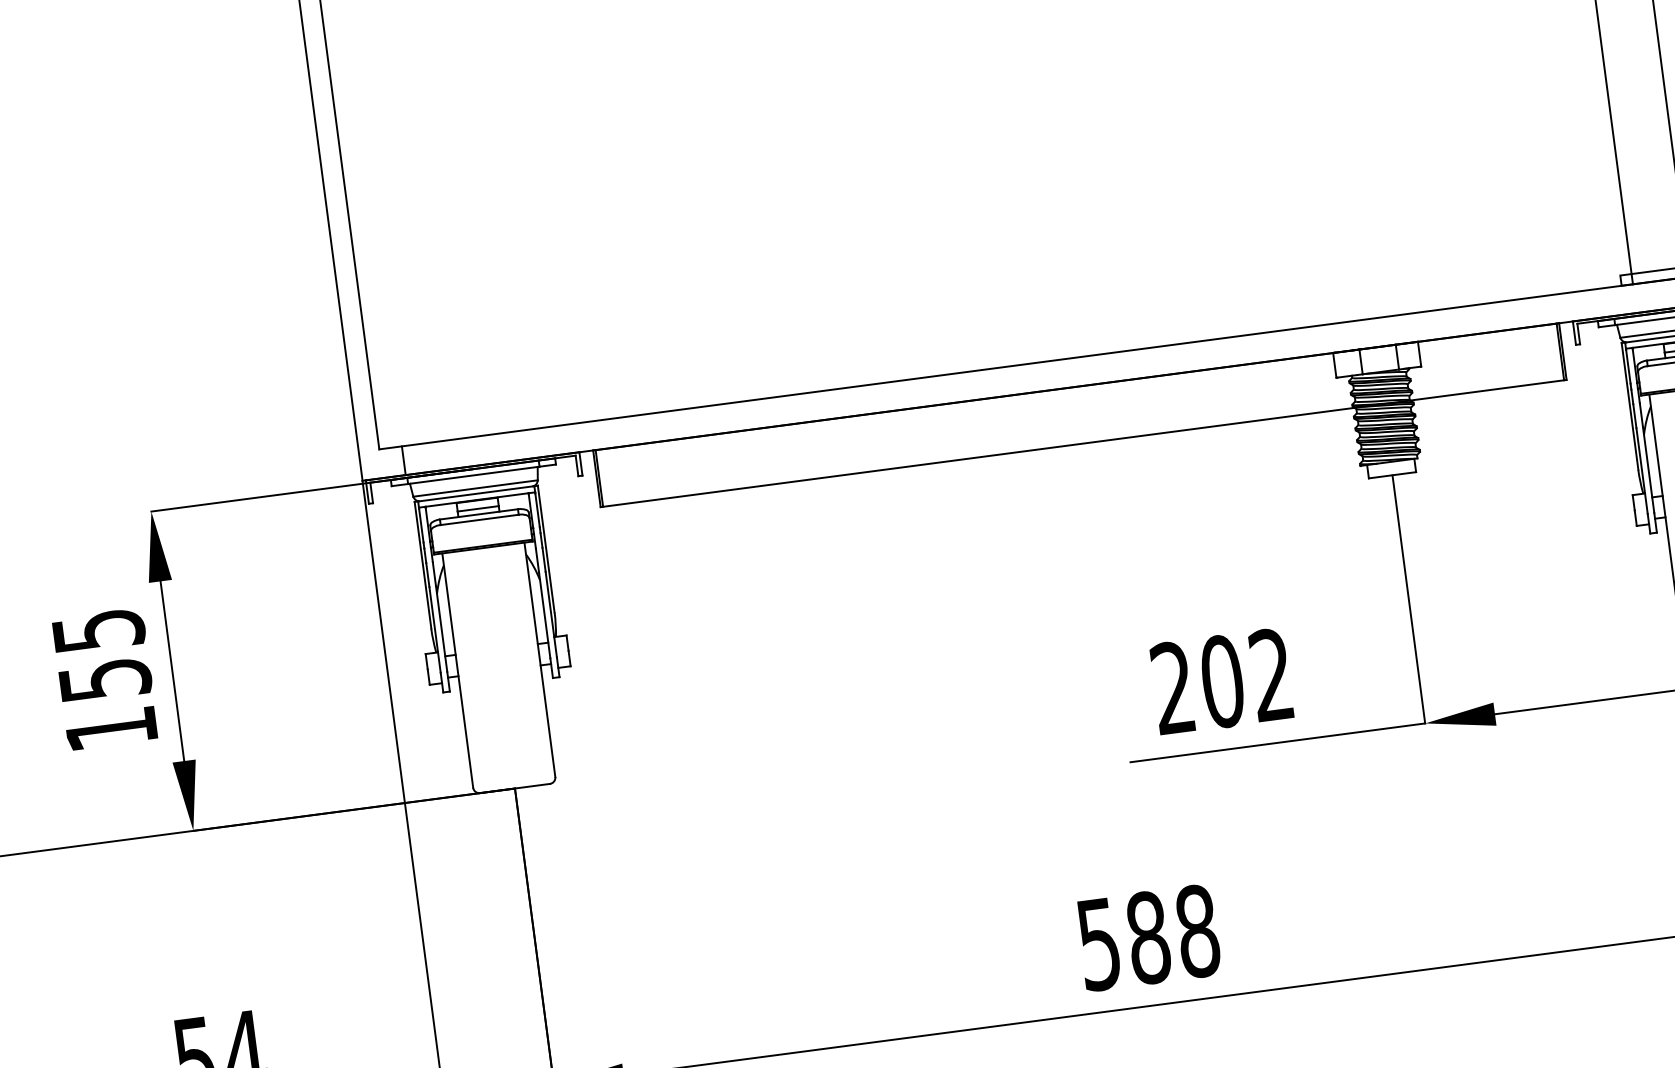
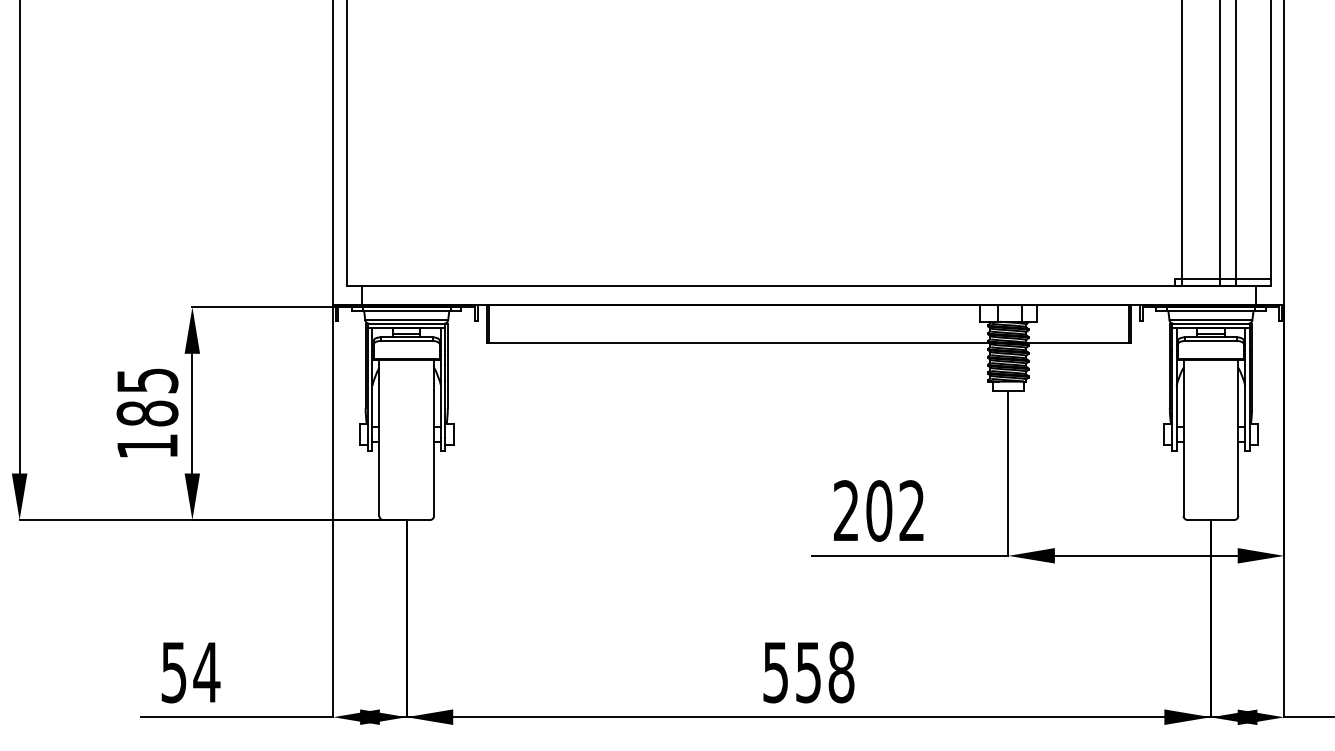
text: (104, 679) -> (147, 413), 155 -> 185
text: (1148, 937) -> (808, 672), 588 -> 558

